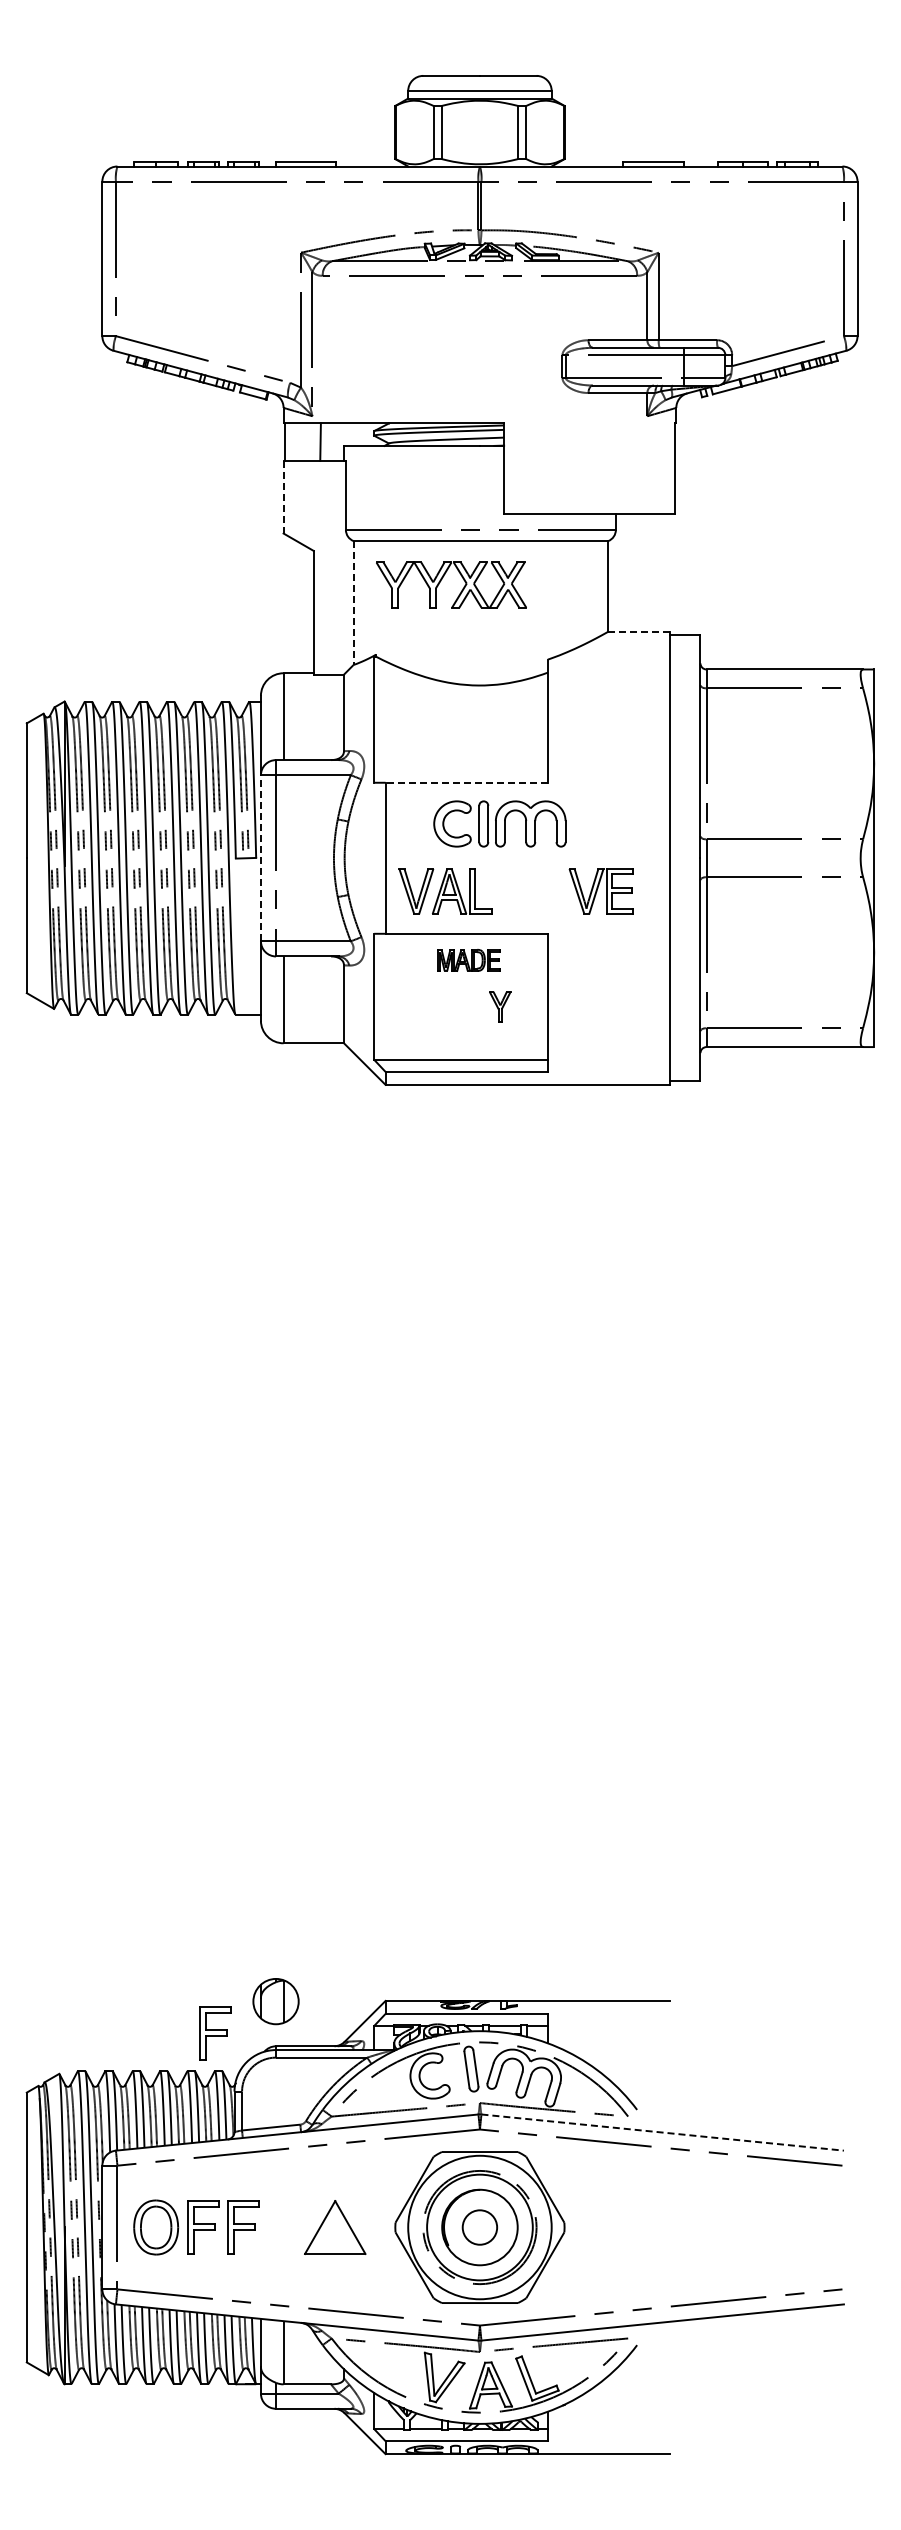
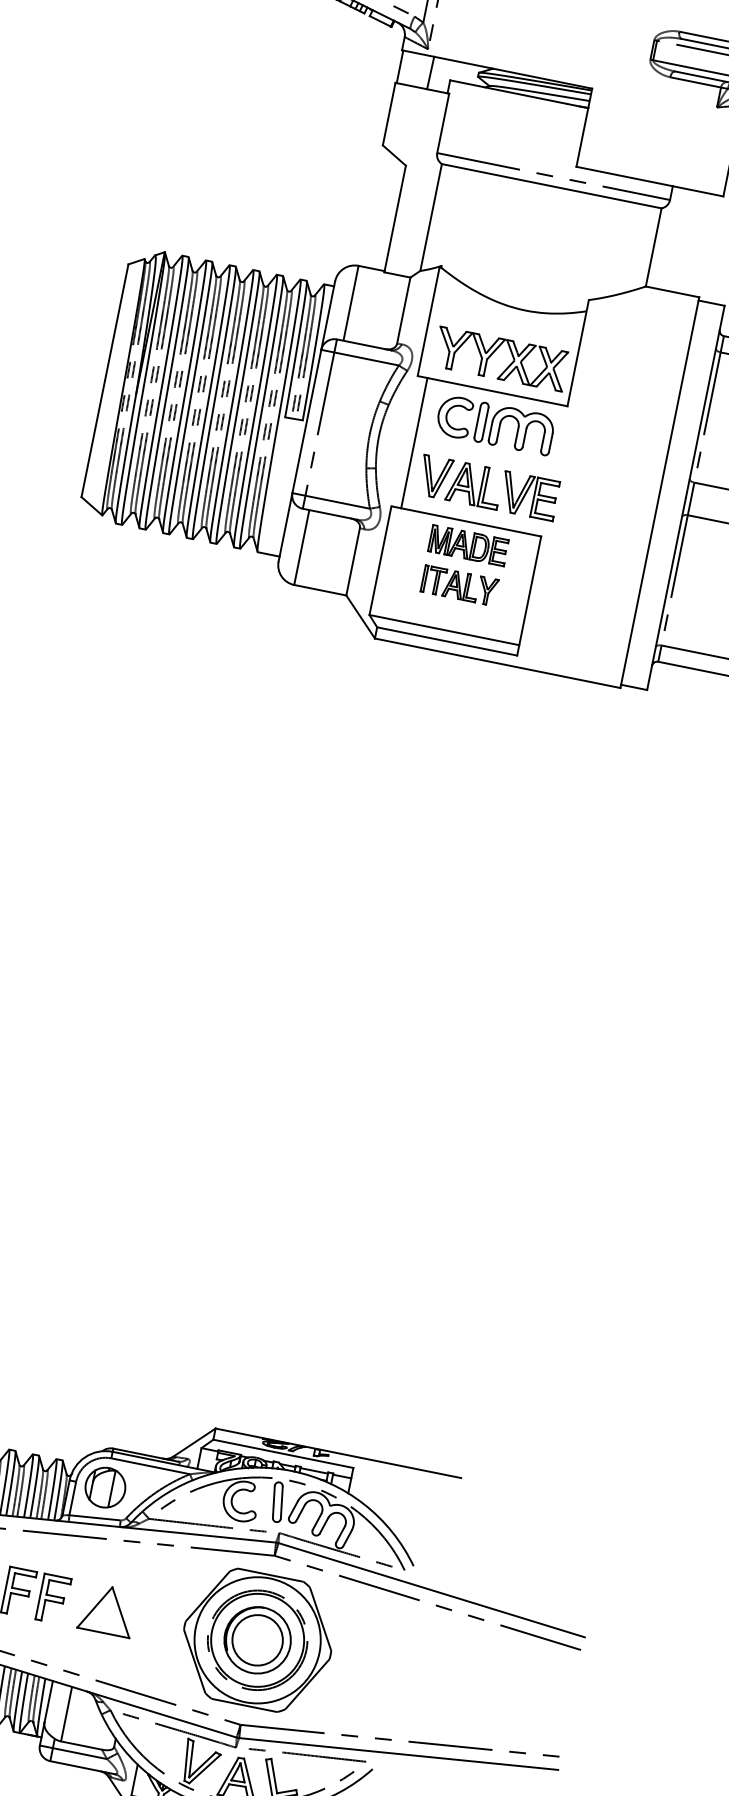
line: (283, 497) -> (389, 114), dashed -> solid
part: (442, 579) -> (494, 352), moved
line: (353, 603) -> (430, 217), dashed -> solid
line: (638, 631) -> (671, 291), dashed -> solid
line: (466, 782) -> (497, 391), dashed -> solid
part: (499, 823) -> (495, 424), moved
line: (260, 857) -> (306, 420), dashed -> solid
part: (600, 891) -> (528, 495), moved
part: (468, 960) -> (468, 545), size x1.43
part: (457, 1006) -> (450, 583), added
part: (275, 2001) -> (104, 1487), moved
part: (215, 2033) -> (63, 1427), removed
line: (663, 2132) -> (432, 1590), dashed -> solid
part: (335, 2227) -> (108, 1610), moved
circle: (479, 2227) -> (257, 1640), size x1.67

